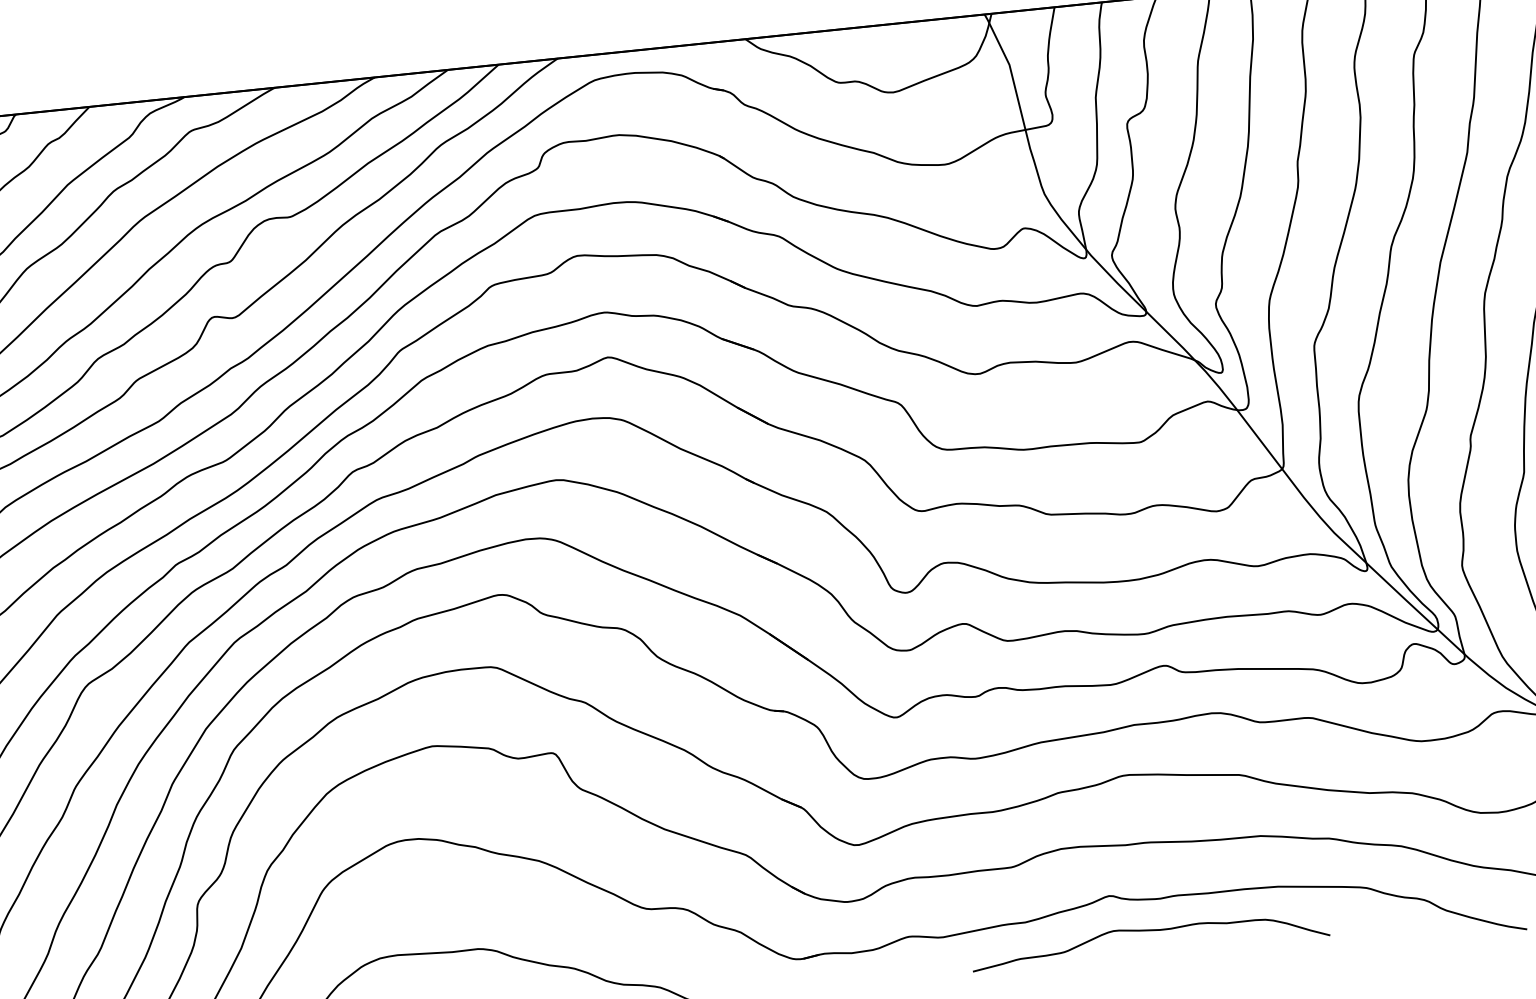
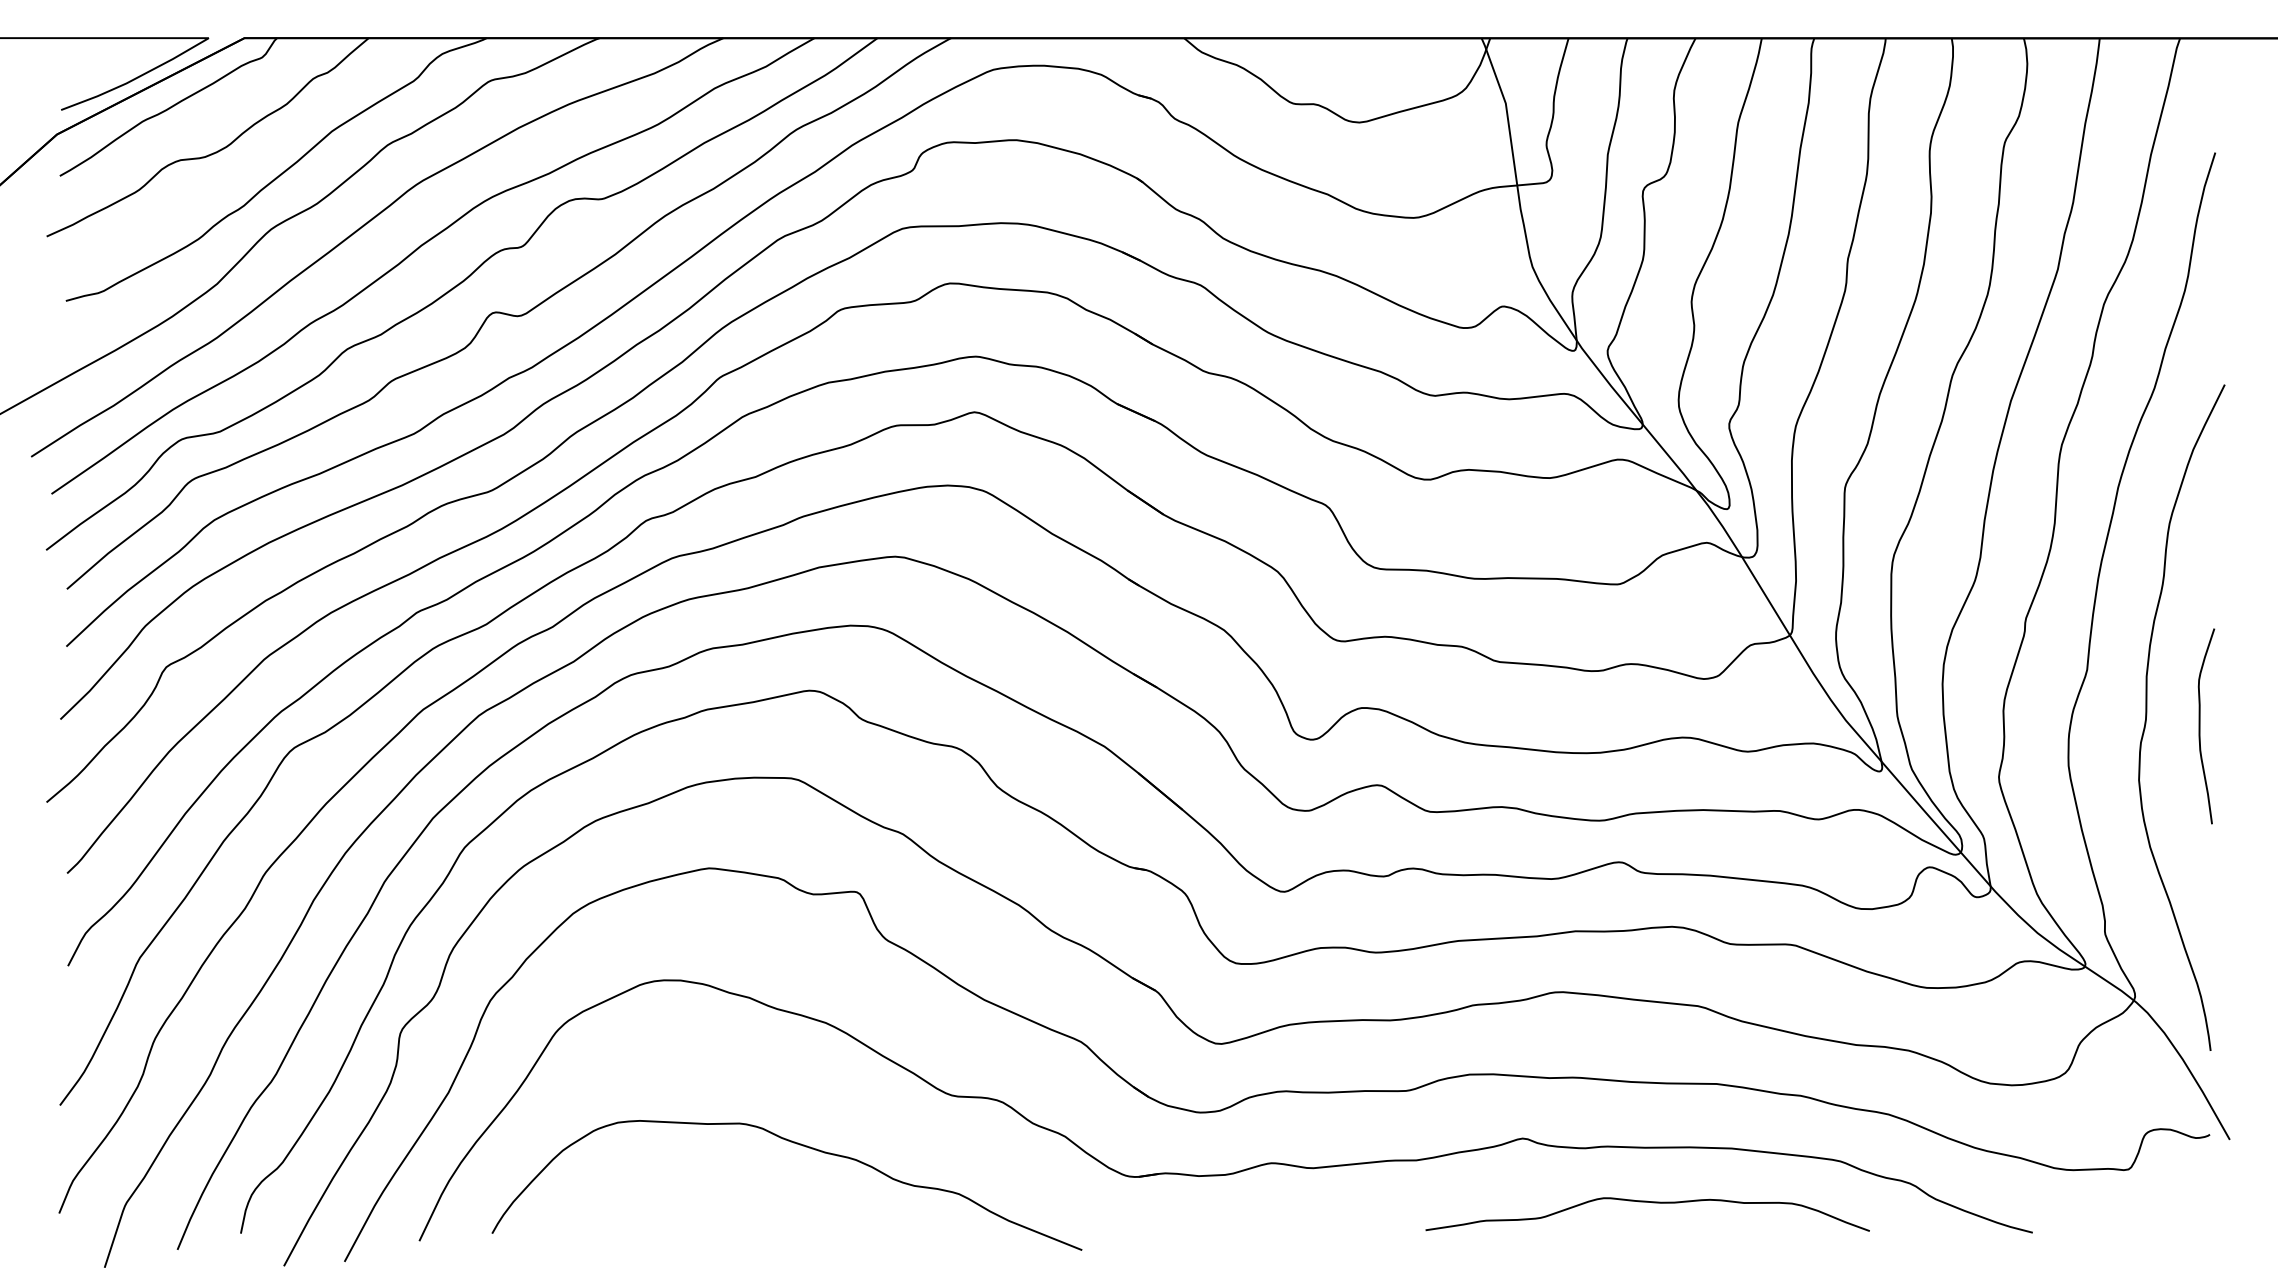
curve: (1149, 930) -> (1647, 1202), moved

